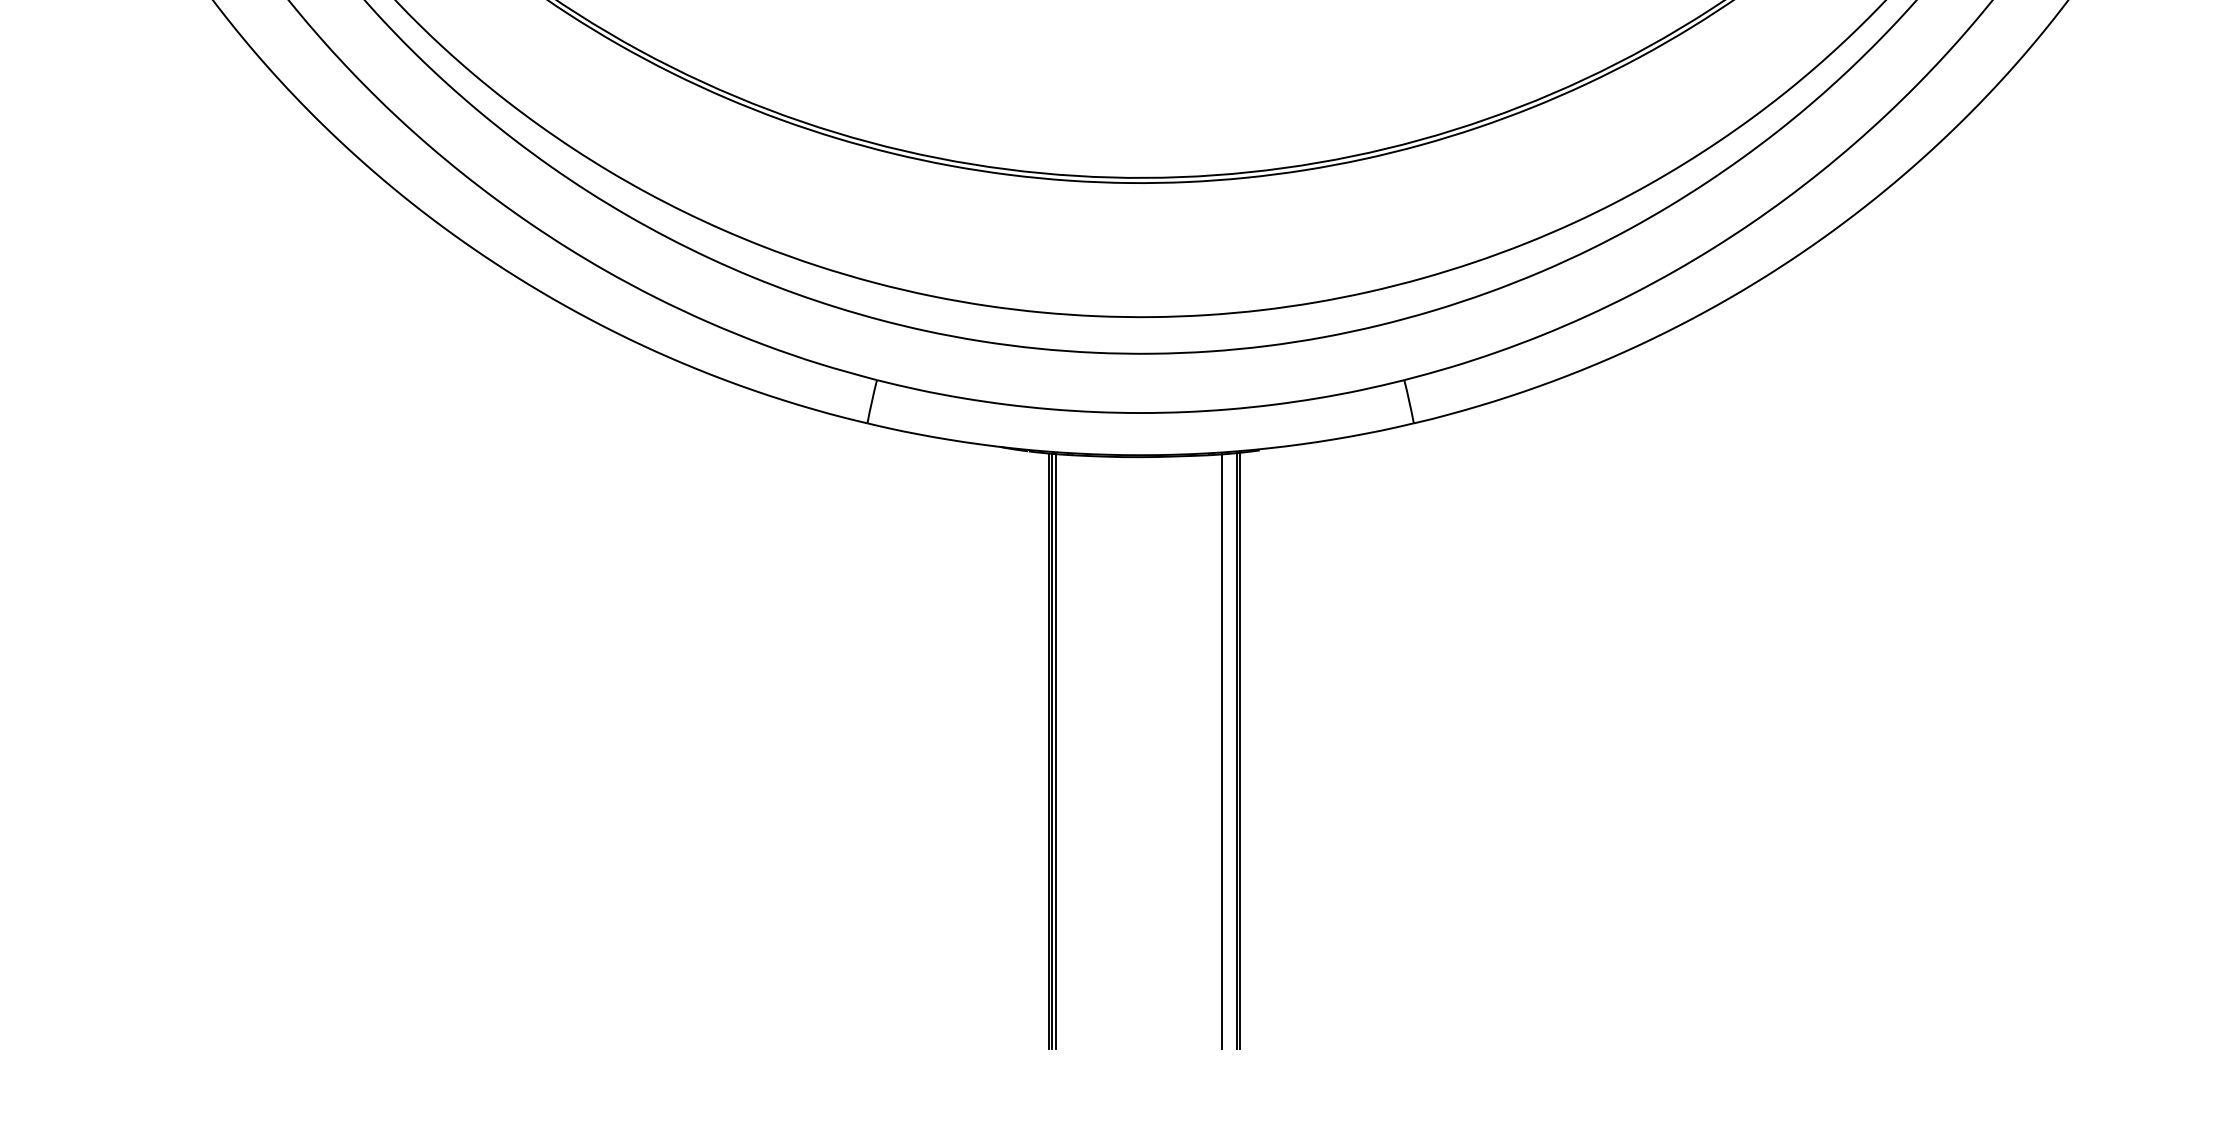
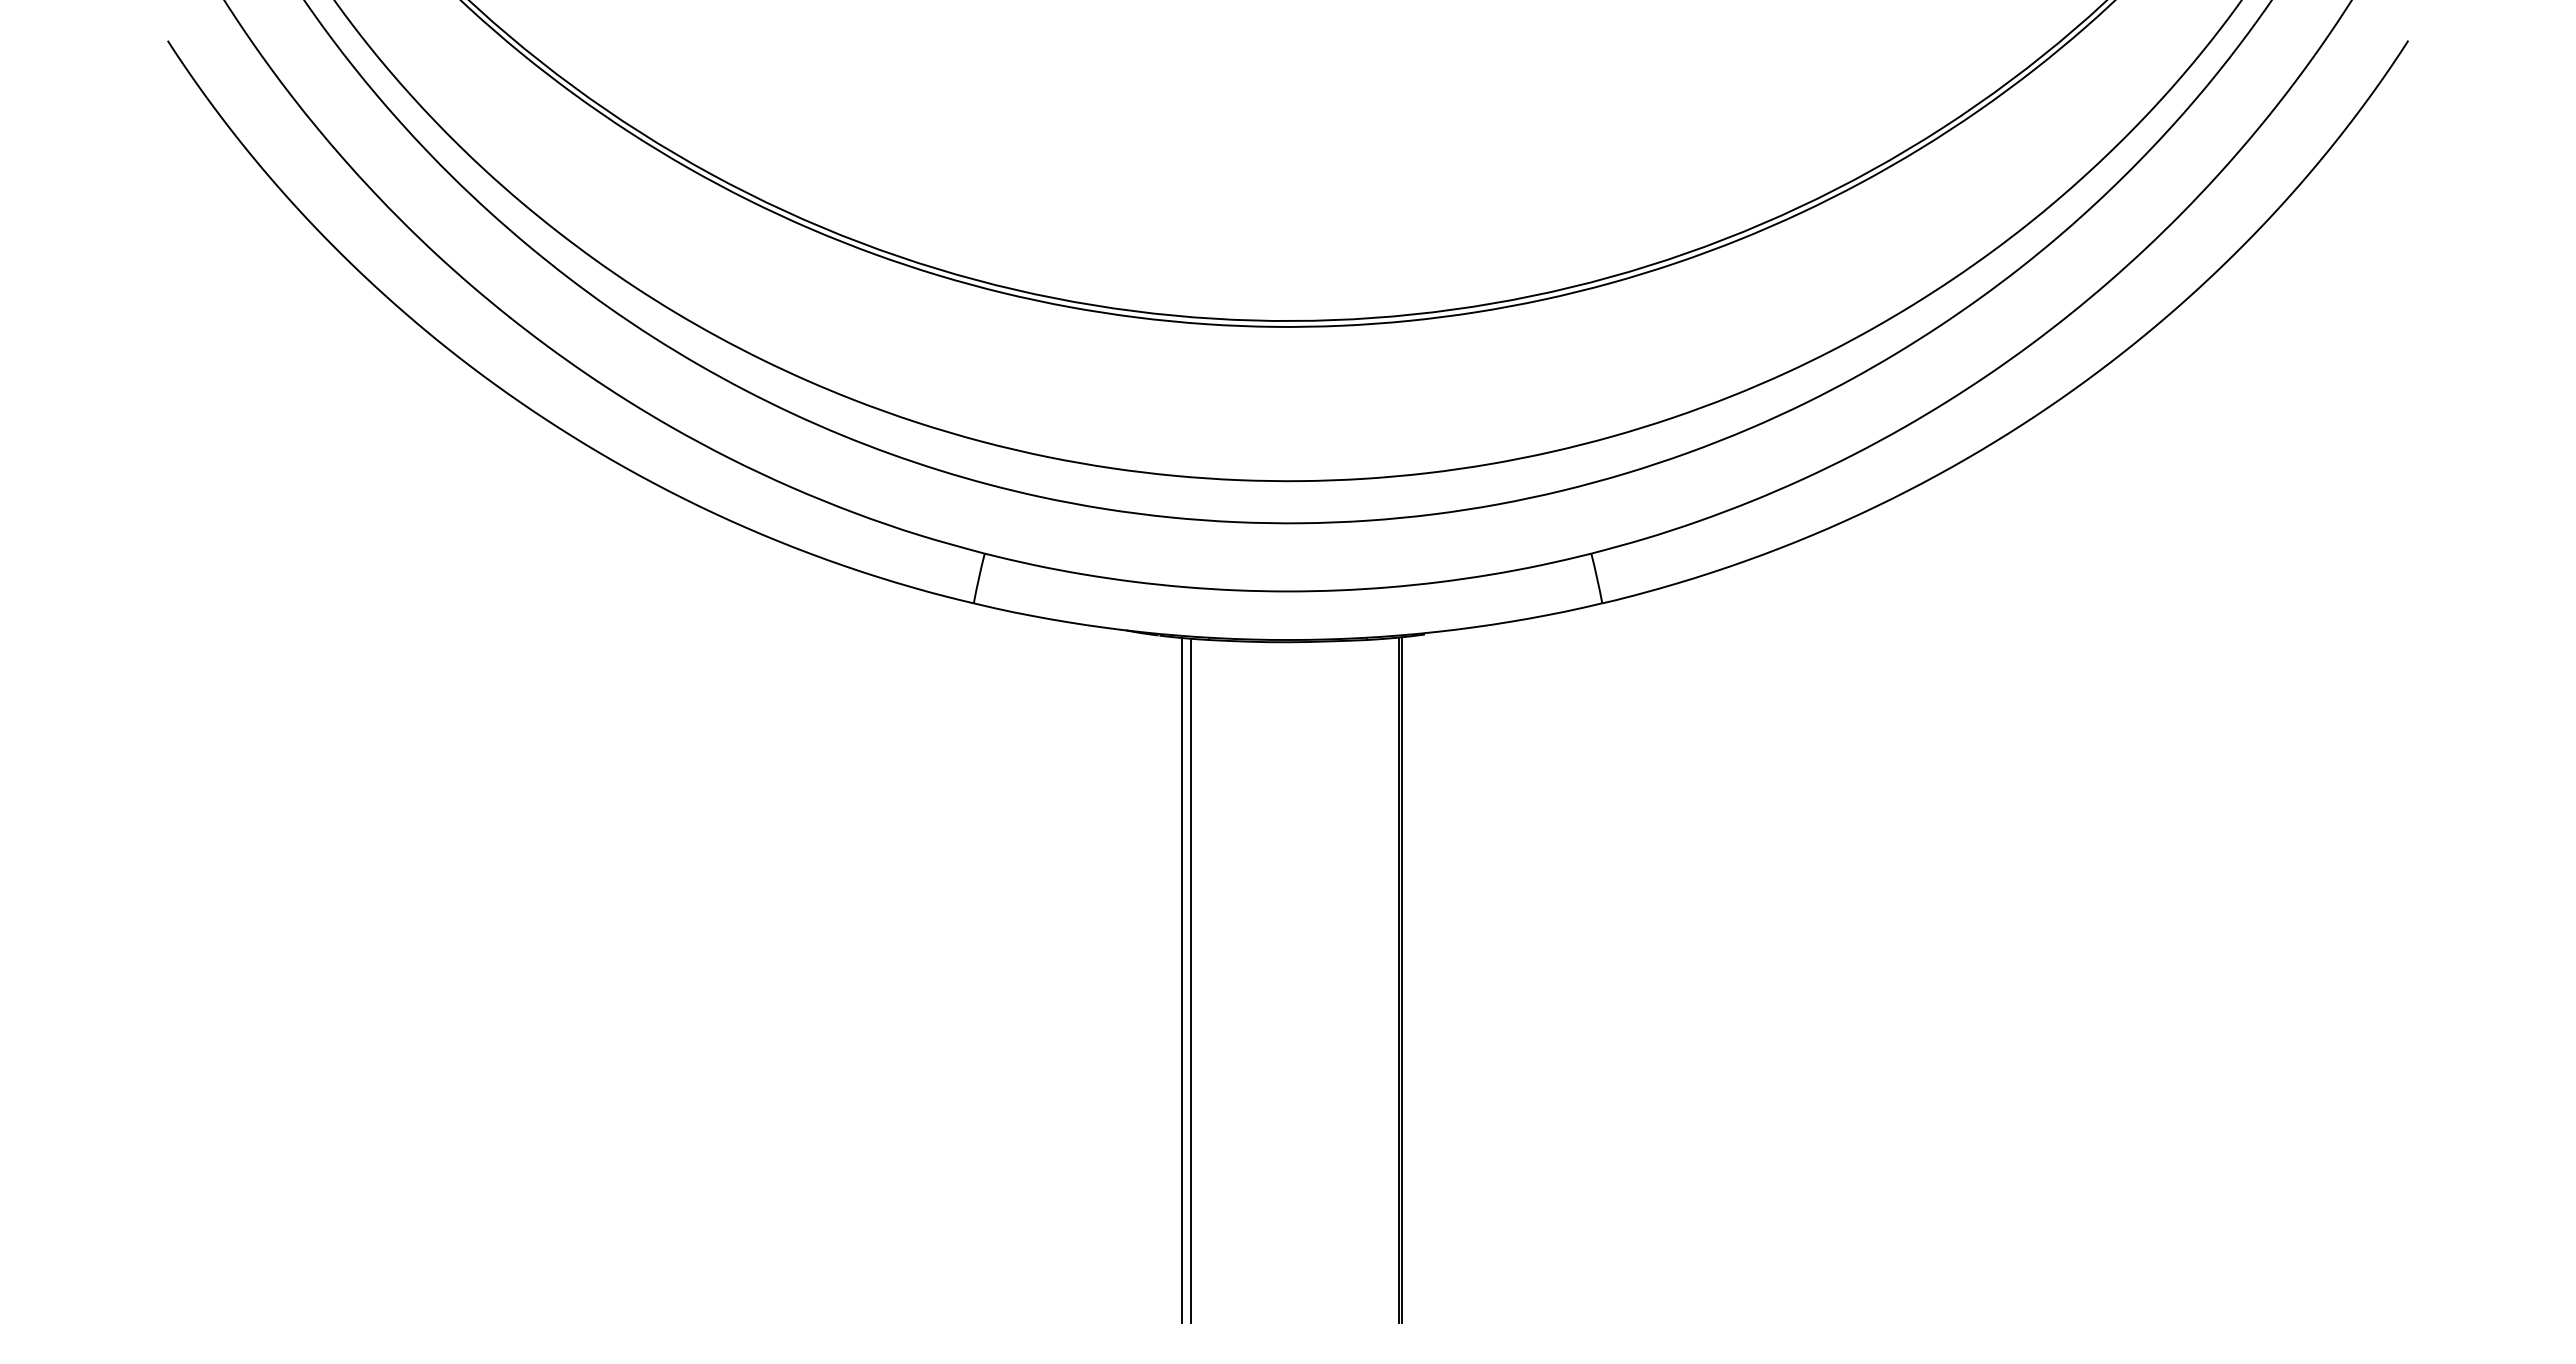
line: (1052, 751) -> (1186, 980), removed
line: (1221, 752) -> (1381, 981), removed

